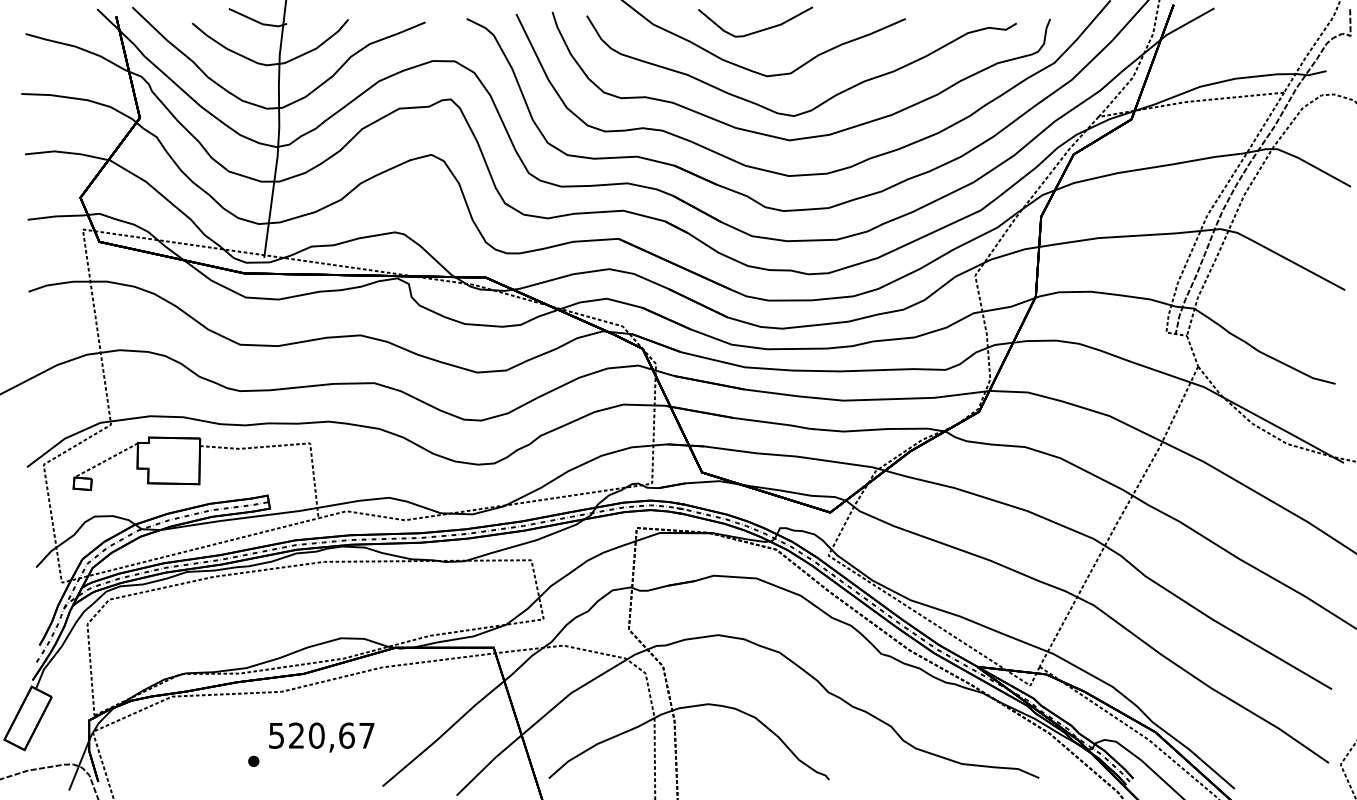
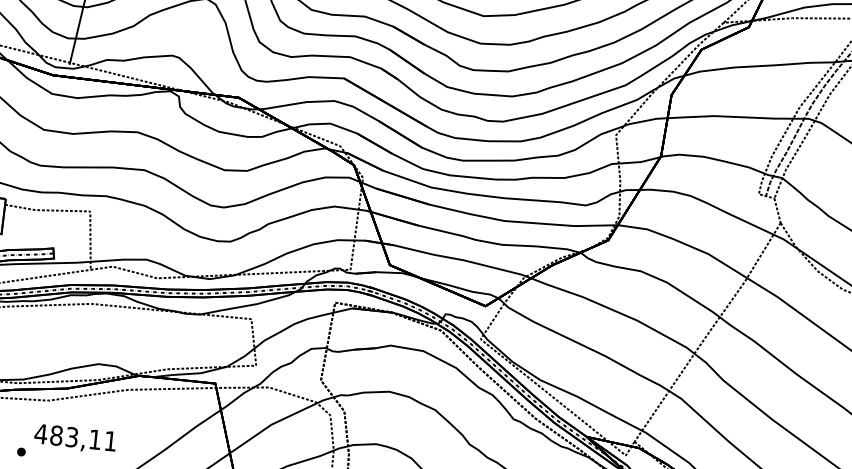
text: (321, 735) -> (75, 437), 520,67 -> 483,11

